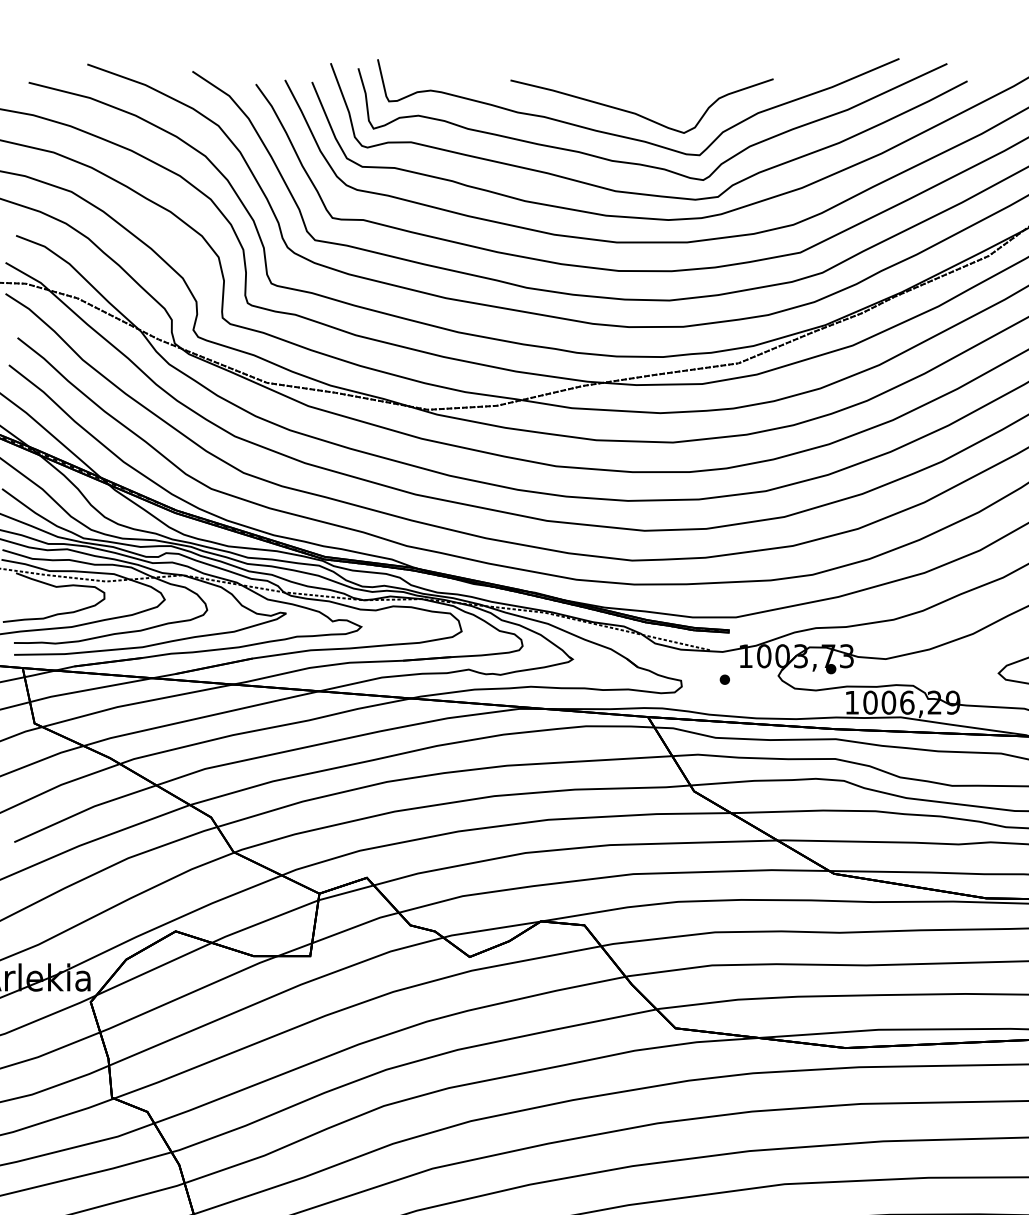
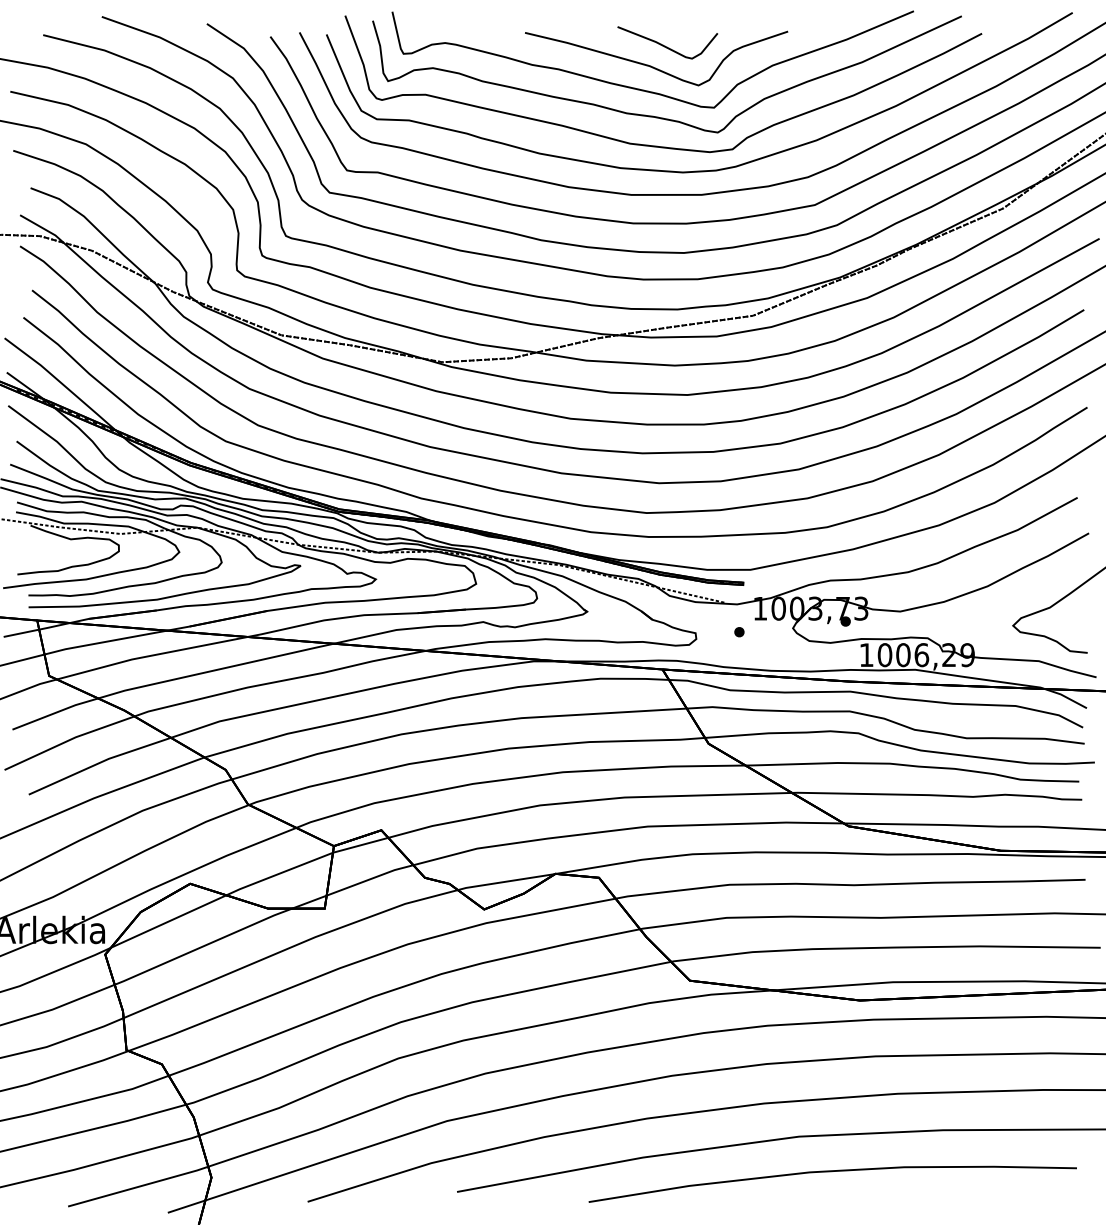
curve: (650, 93) -> (665, 45), added

